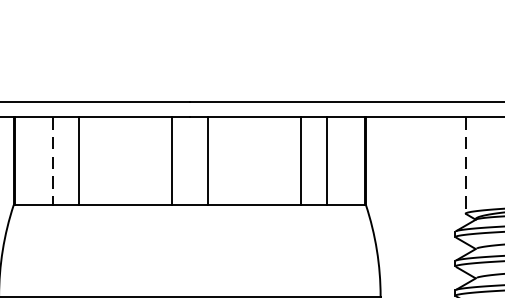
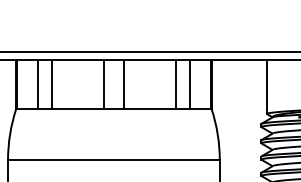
line: (53, 162) -> (38, 85), dashed -> solid
line: (466, 165) -> (267, 87), dashed -> solid

